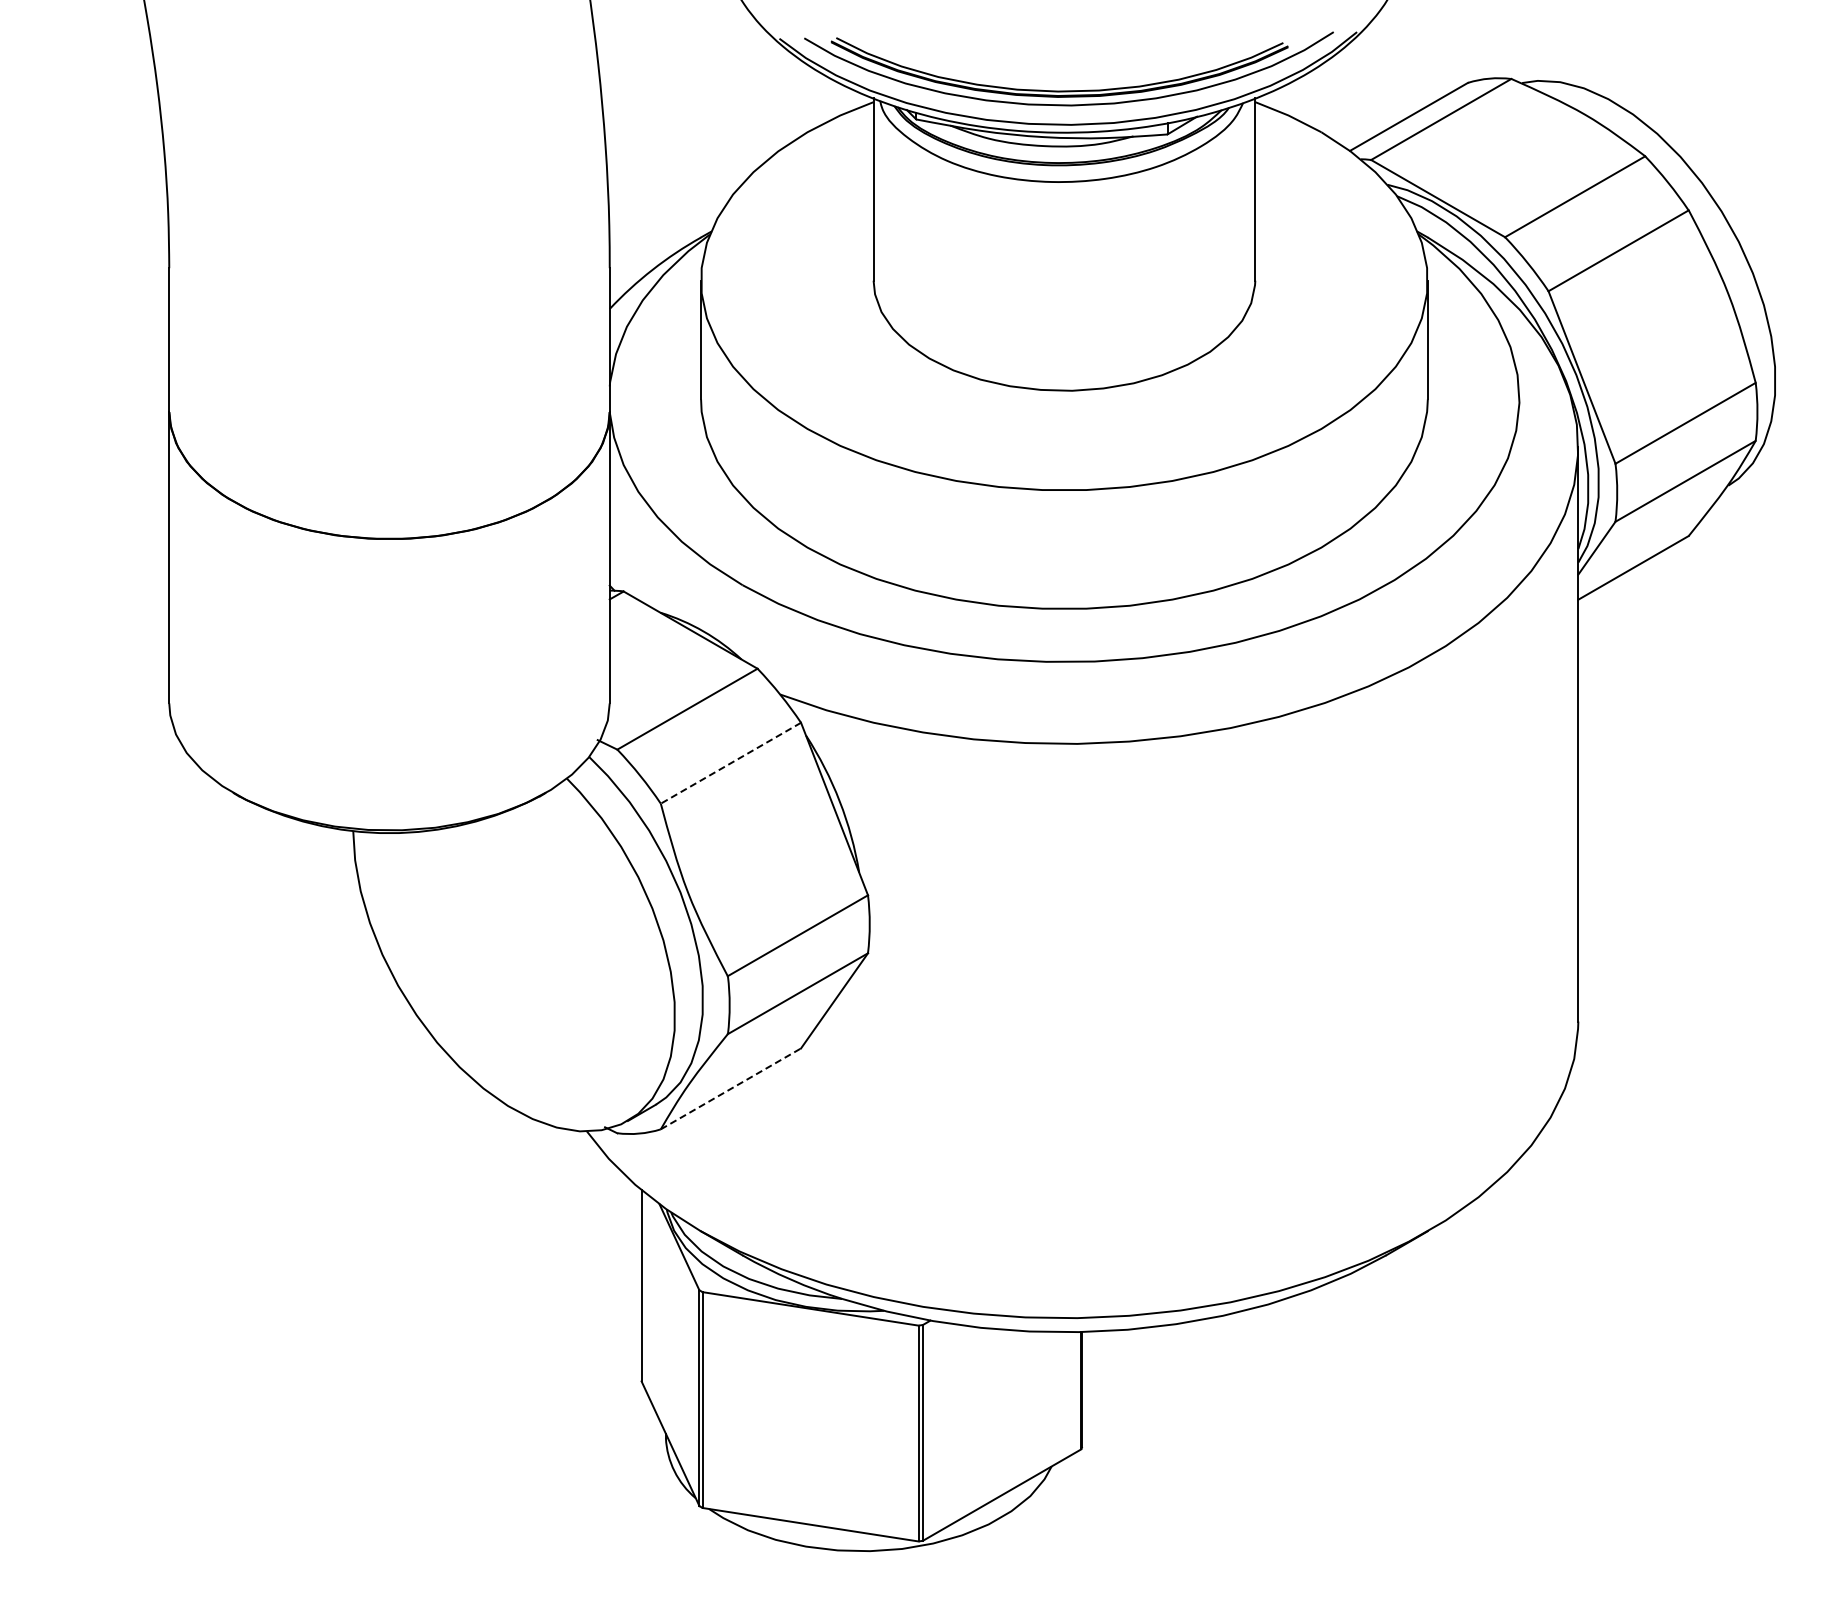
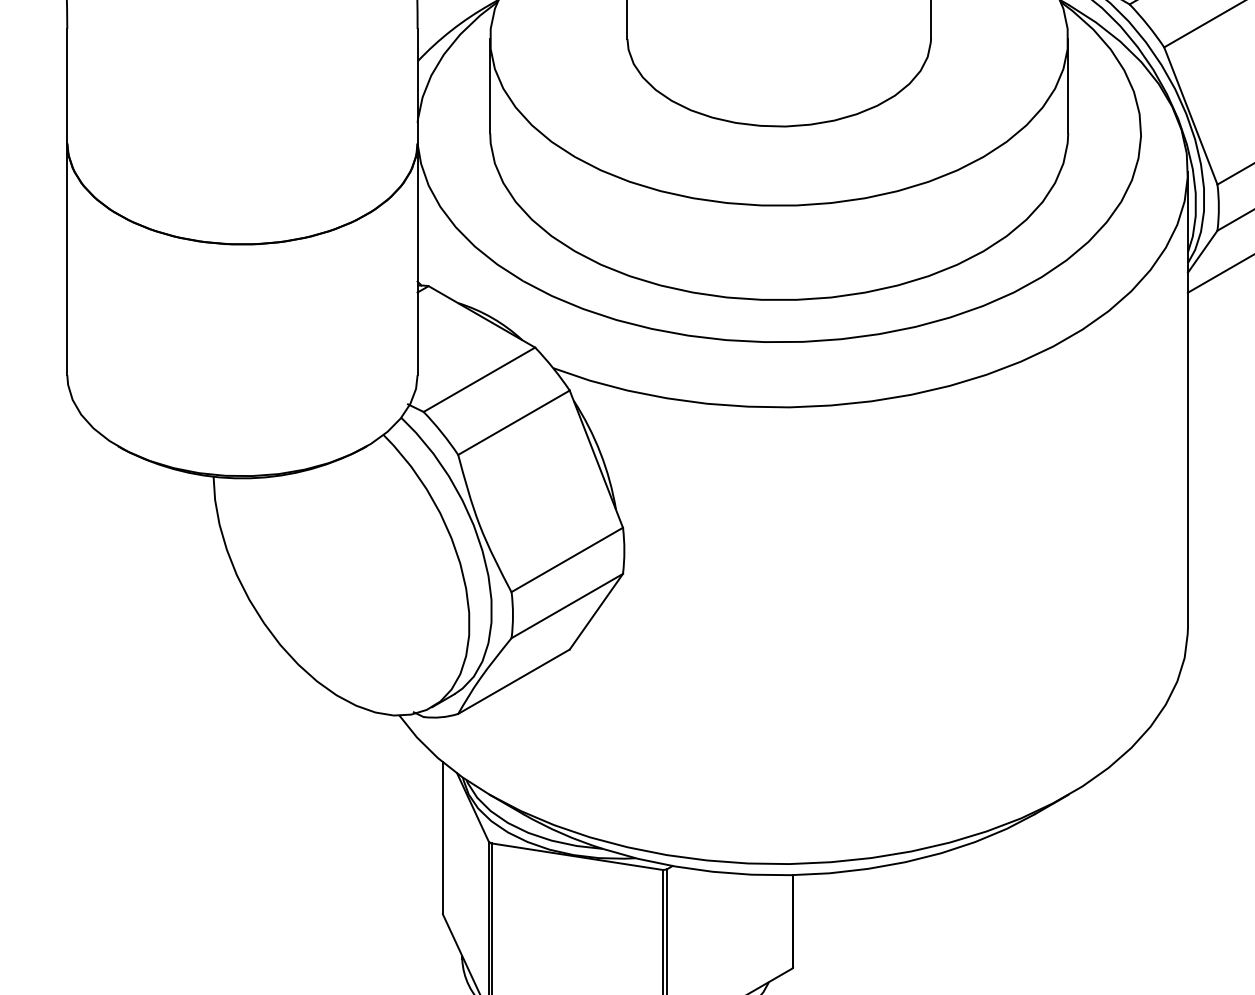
line: (730, 763) -> (513, 422), dashed -> solid
line: (730, 1088) -> (513, 681), dashed -> solid

